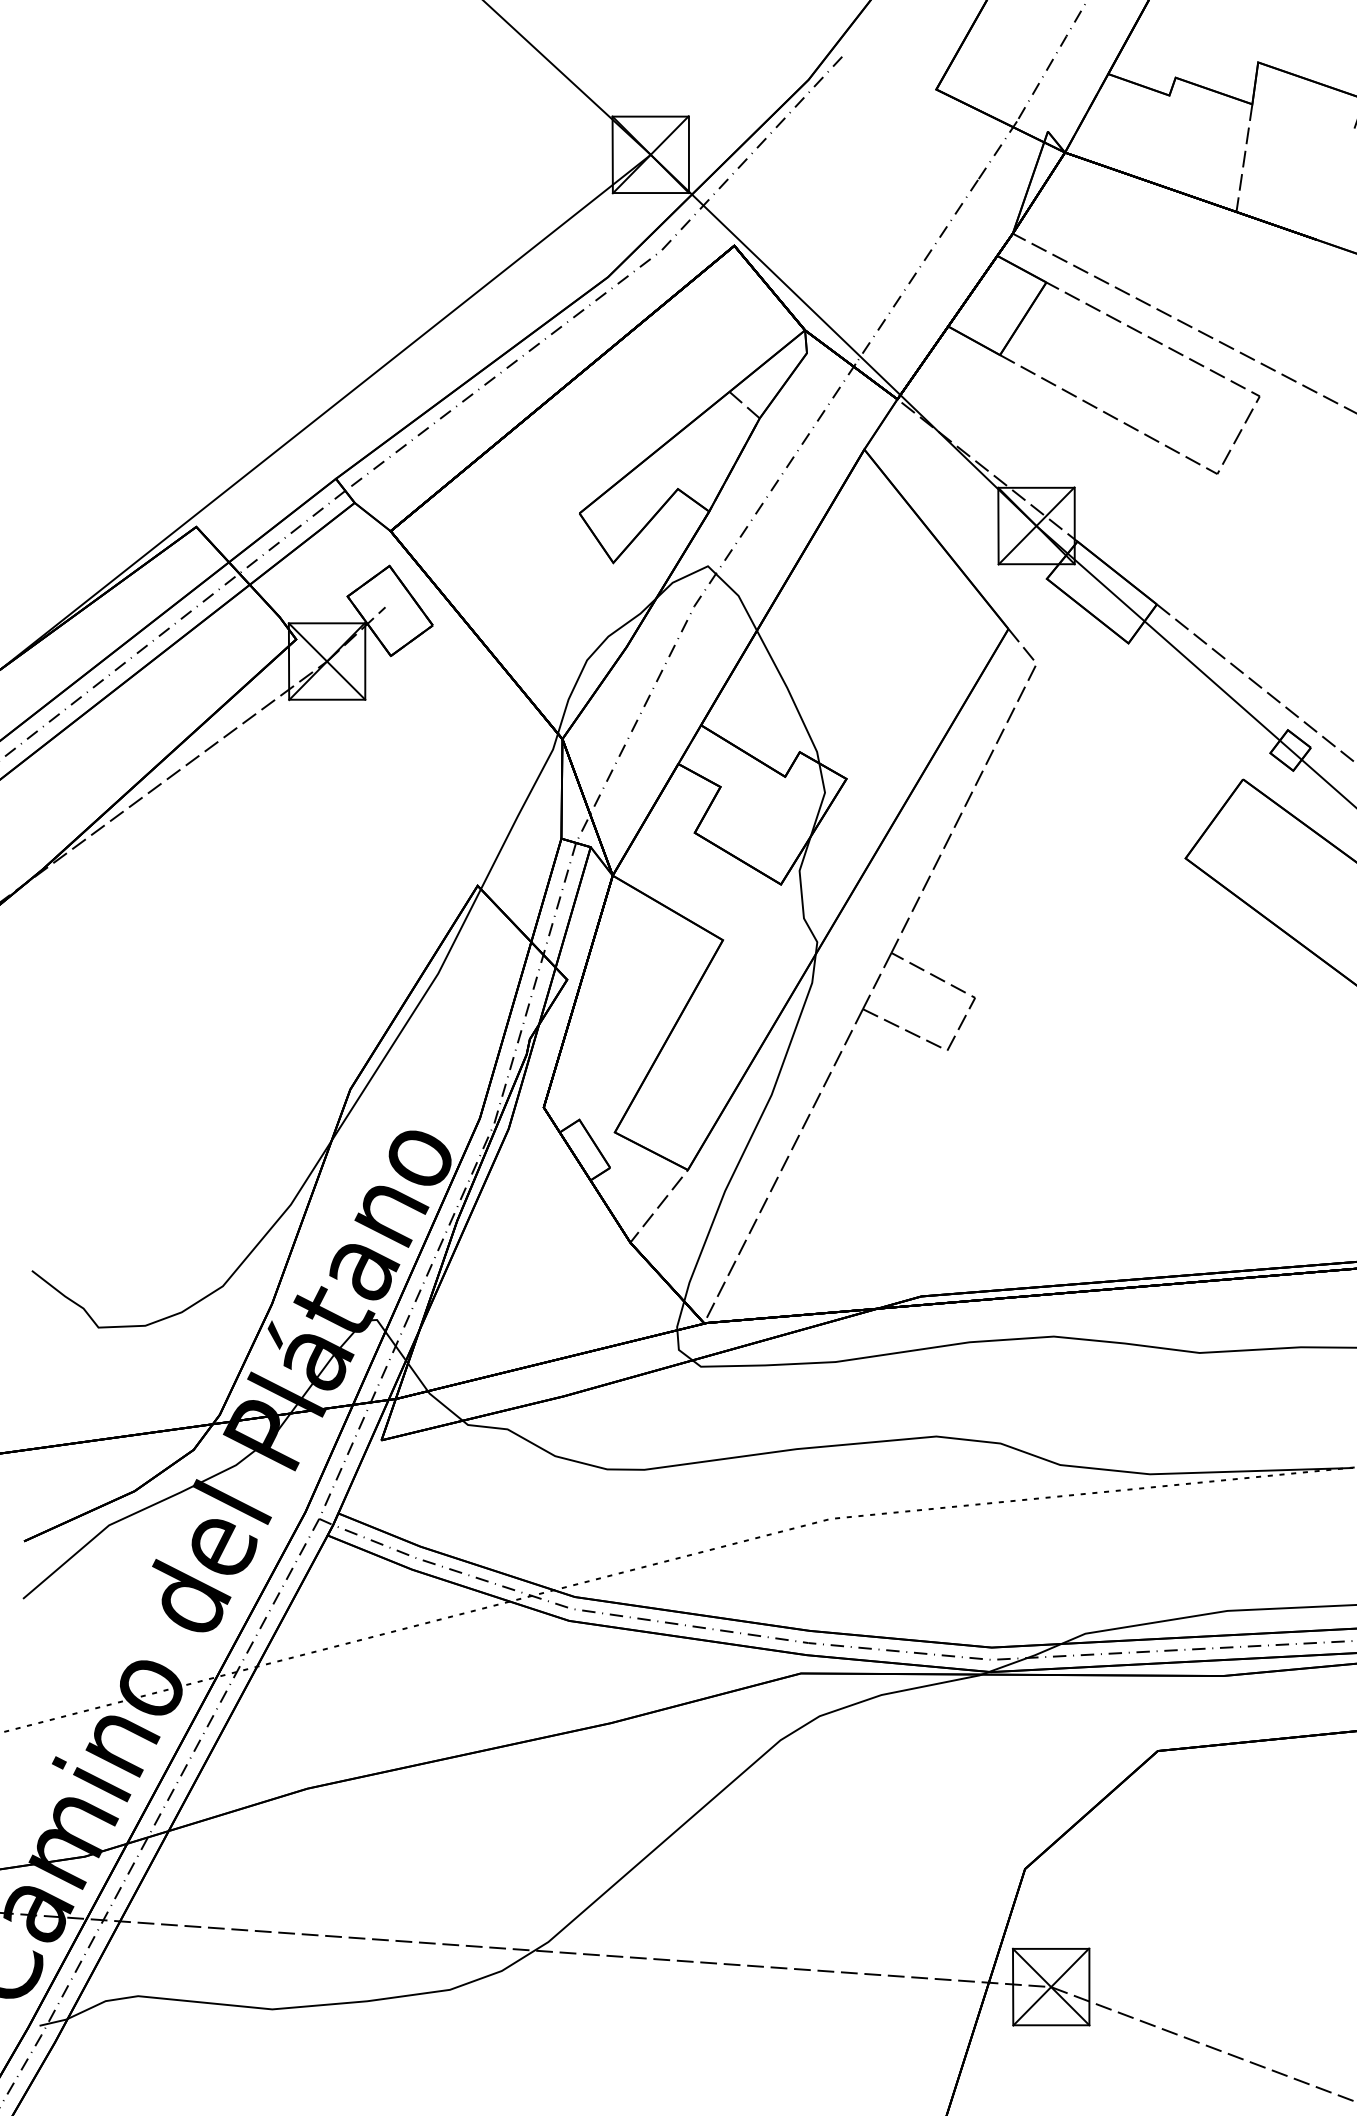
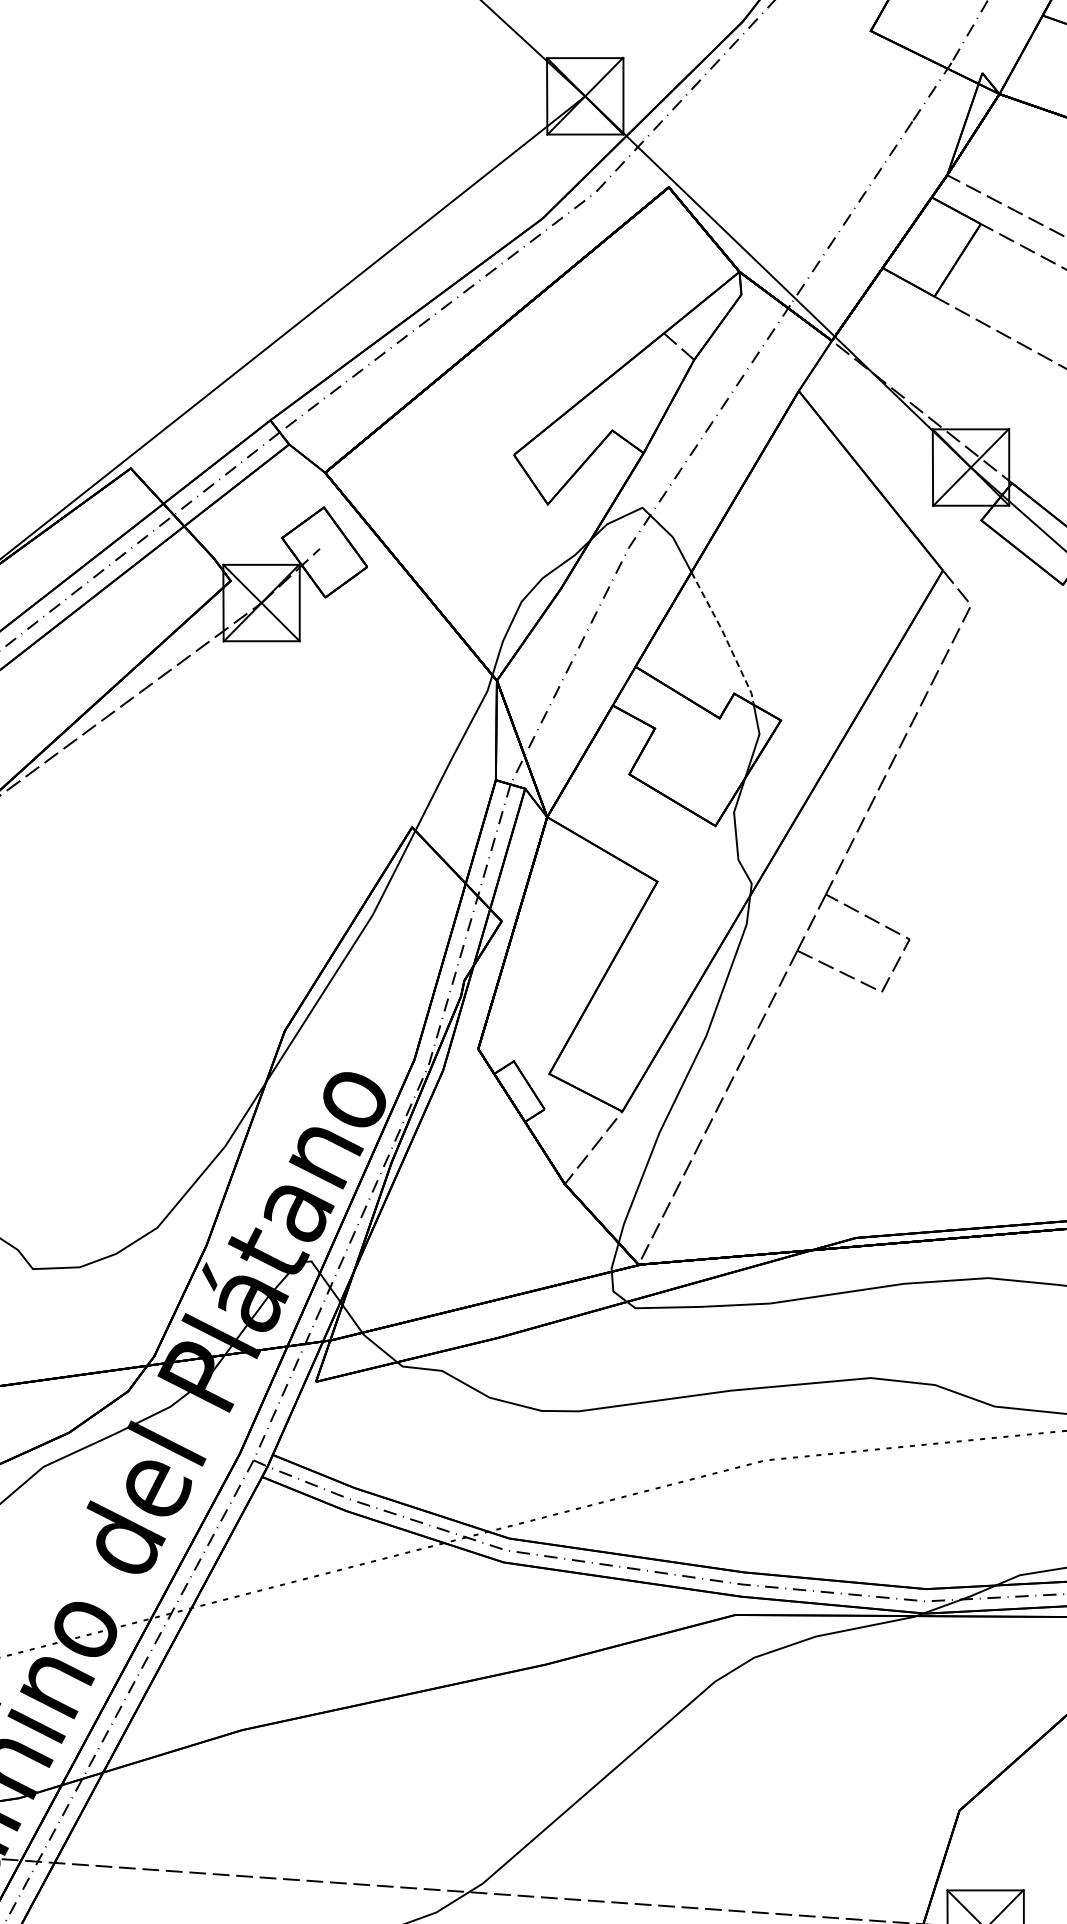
line: (791, 696) -> (725, 638), solid -> dashed

